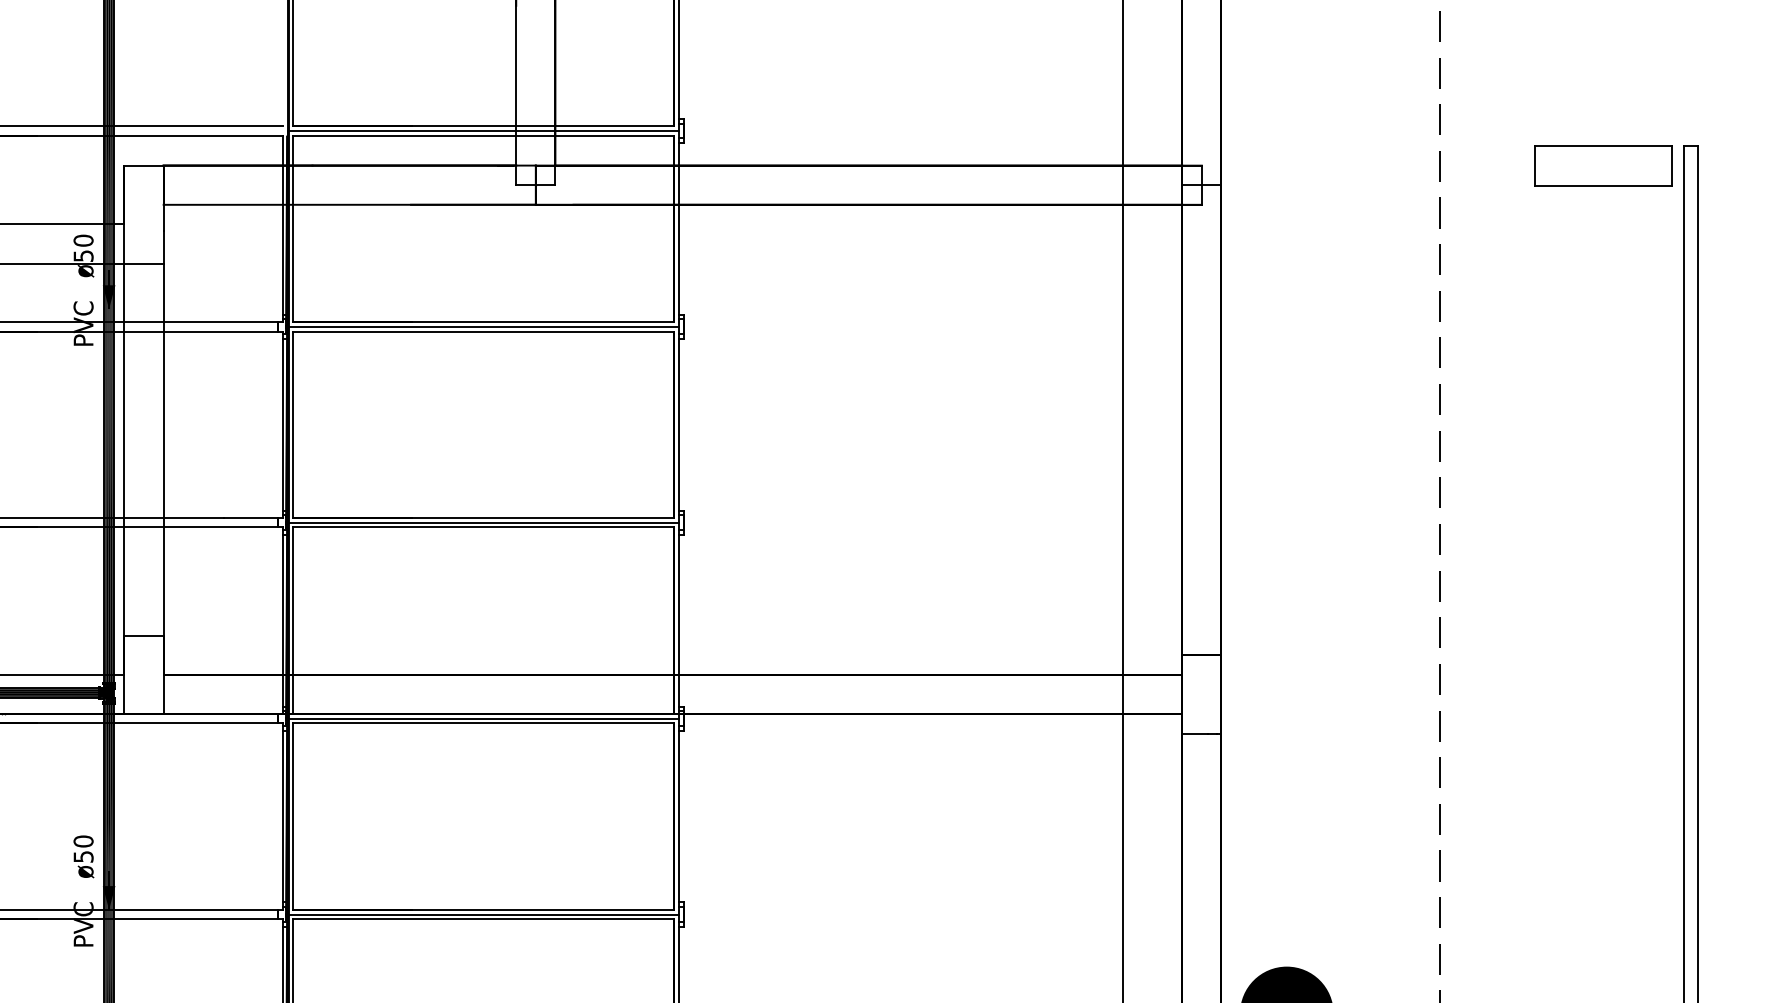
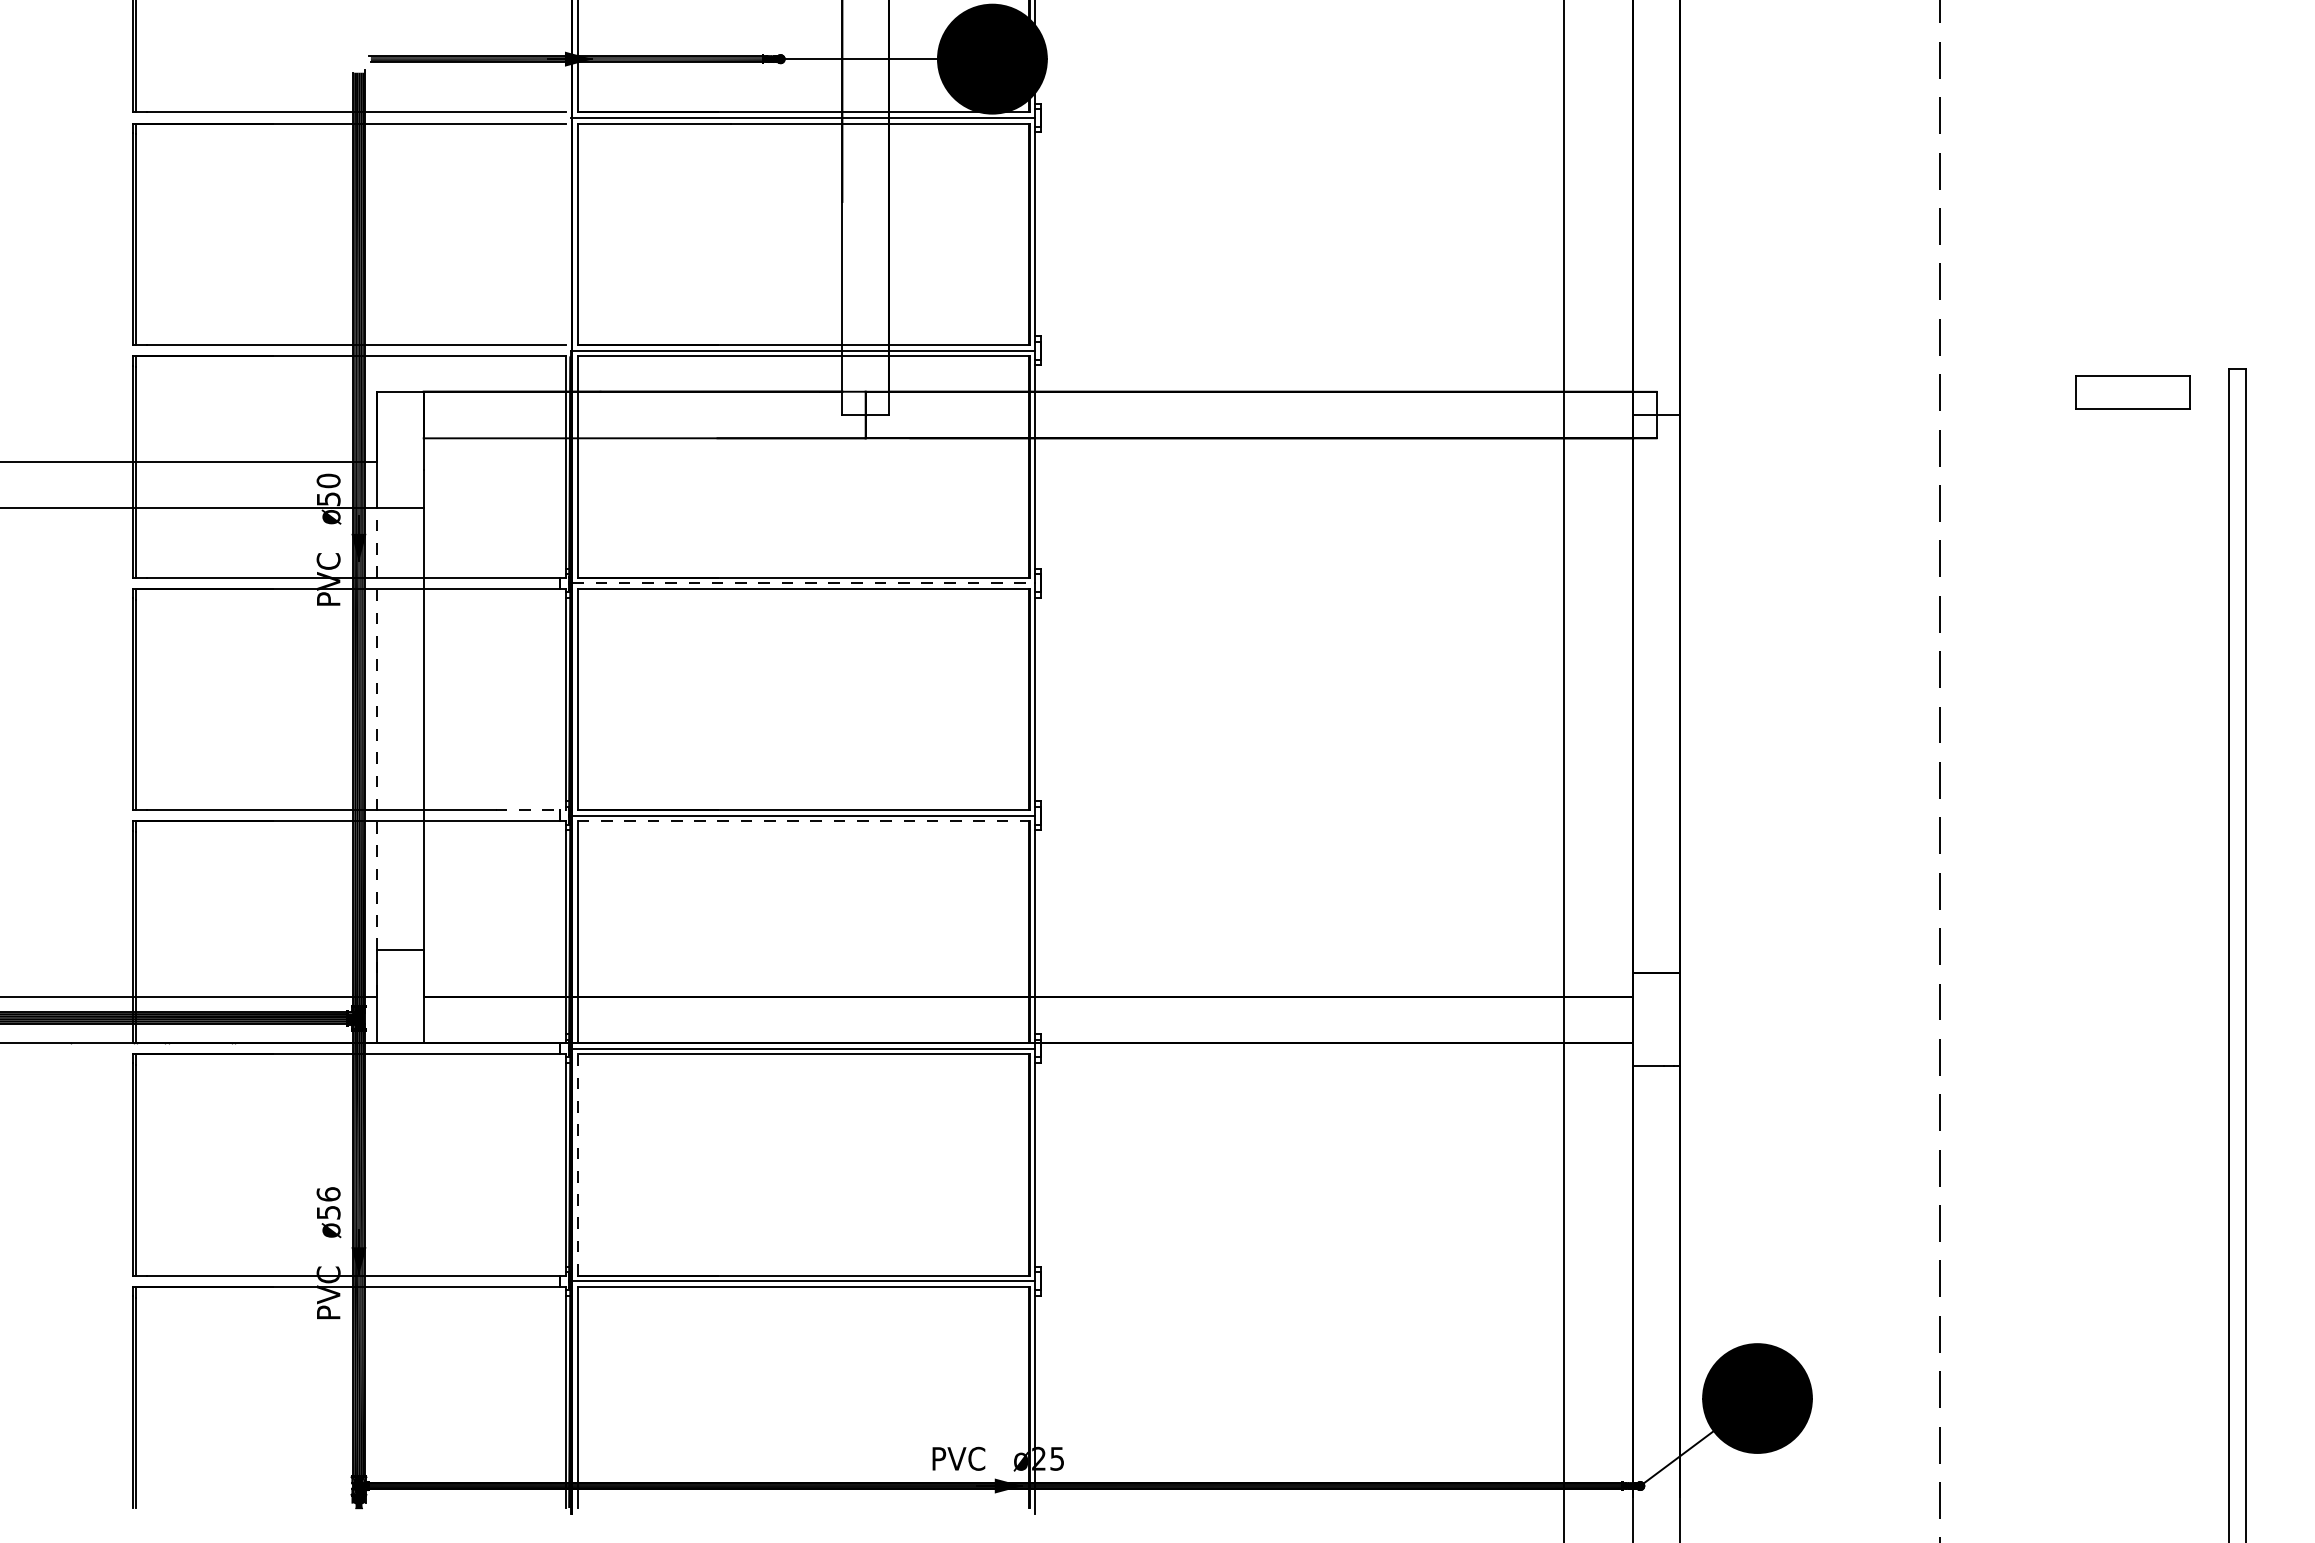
part: (1603, 166) -> (2133, 392), size x0.7
line: (484, 327) -> (804, 583), solid -> dashed
line: (124, 468) -> (377, 751), solid -> dashed
line: (254, 518) -> (531, 810), solid -> dashed
line: (483, 527) -> (803, 821), solid -> dashed
line: (293, 816) -> (577, 1164), solid -> dashed
text: (83, 841) -> (328, 1194), ø50 -> ø56

